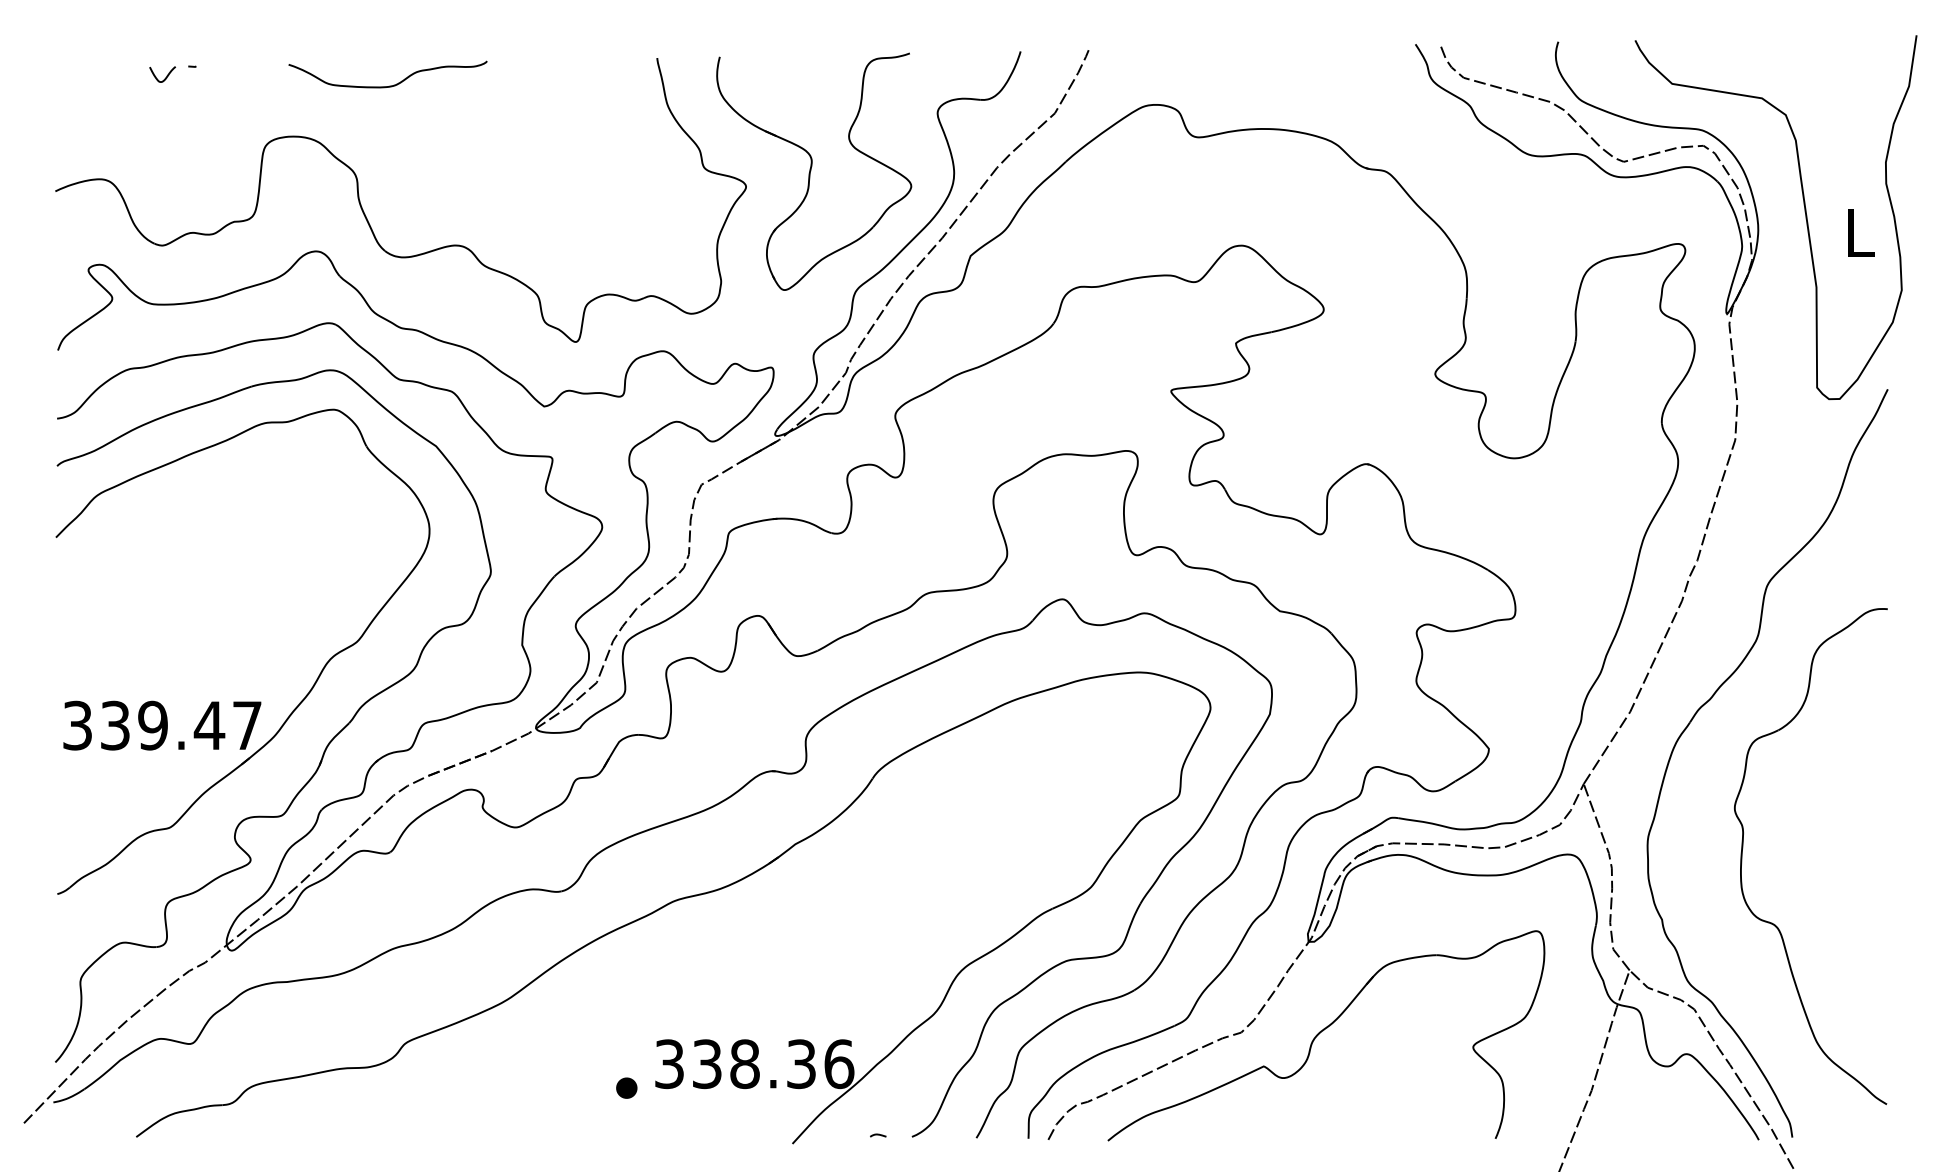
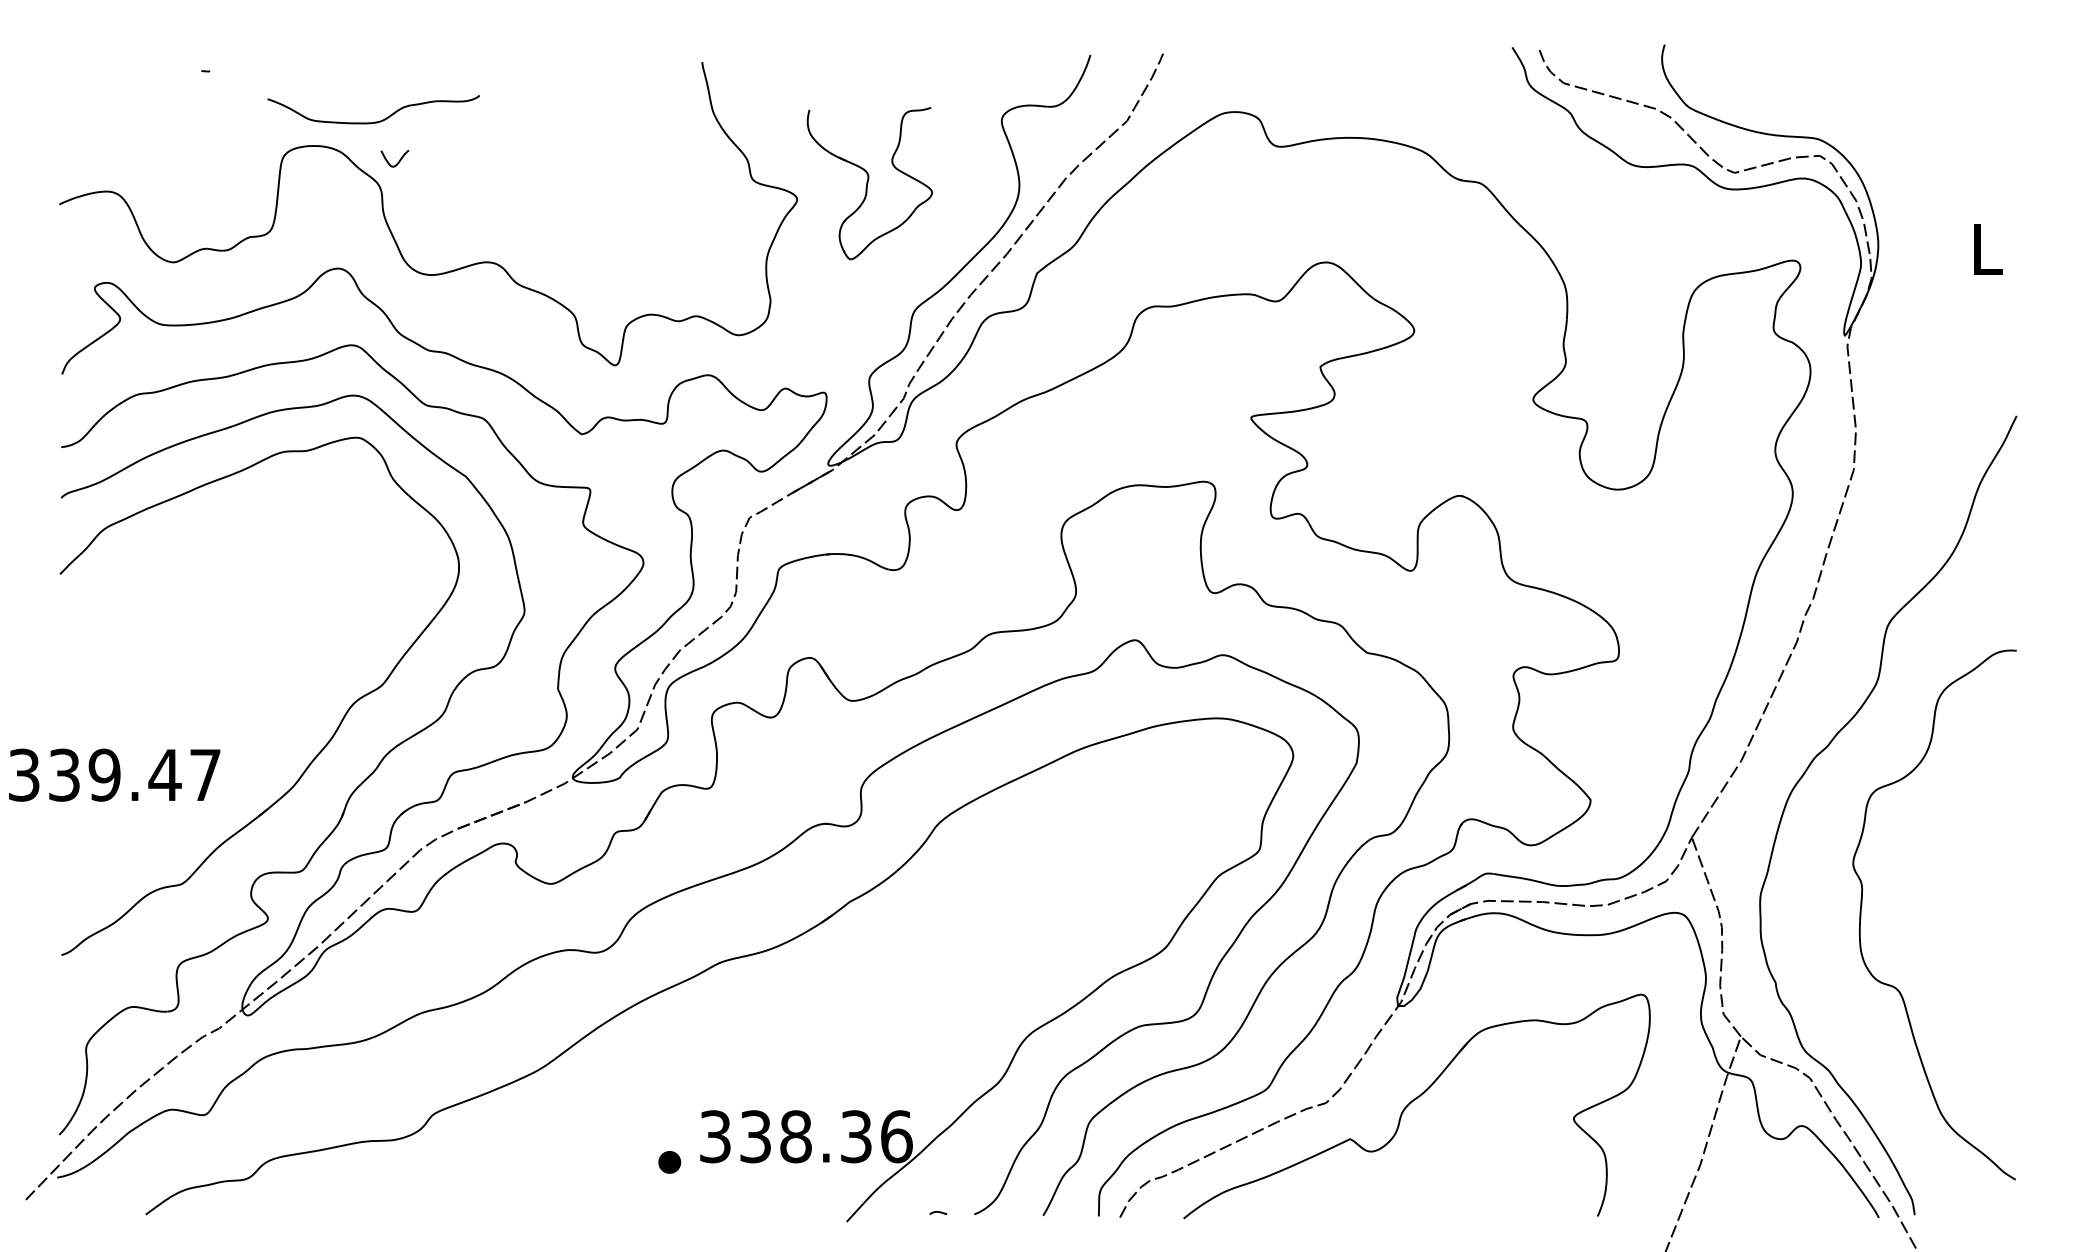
curve: (165, 77) -> (398, 161), moved
curve: (389, 85) -> (375, 121), moved
part: (813, 171) -> (869, 183), size x0.6
curve: (1805, 216) -> (1928, 231), removed
text: (162, 725) -> (114, 774), moved

